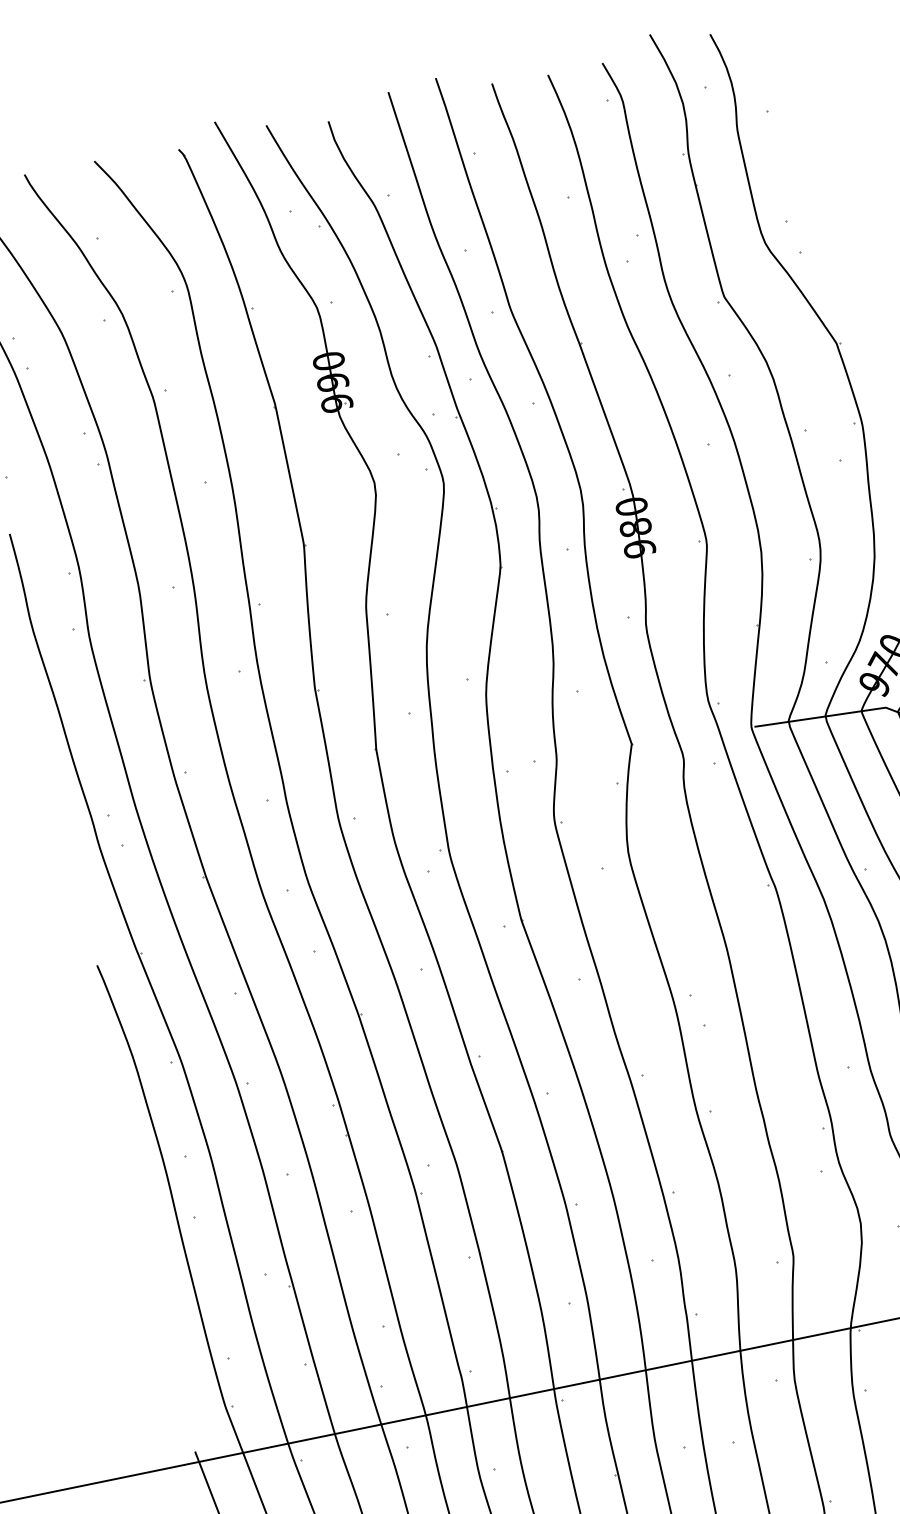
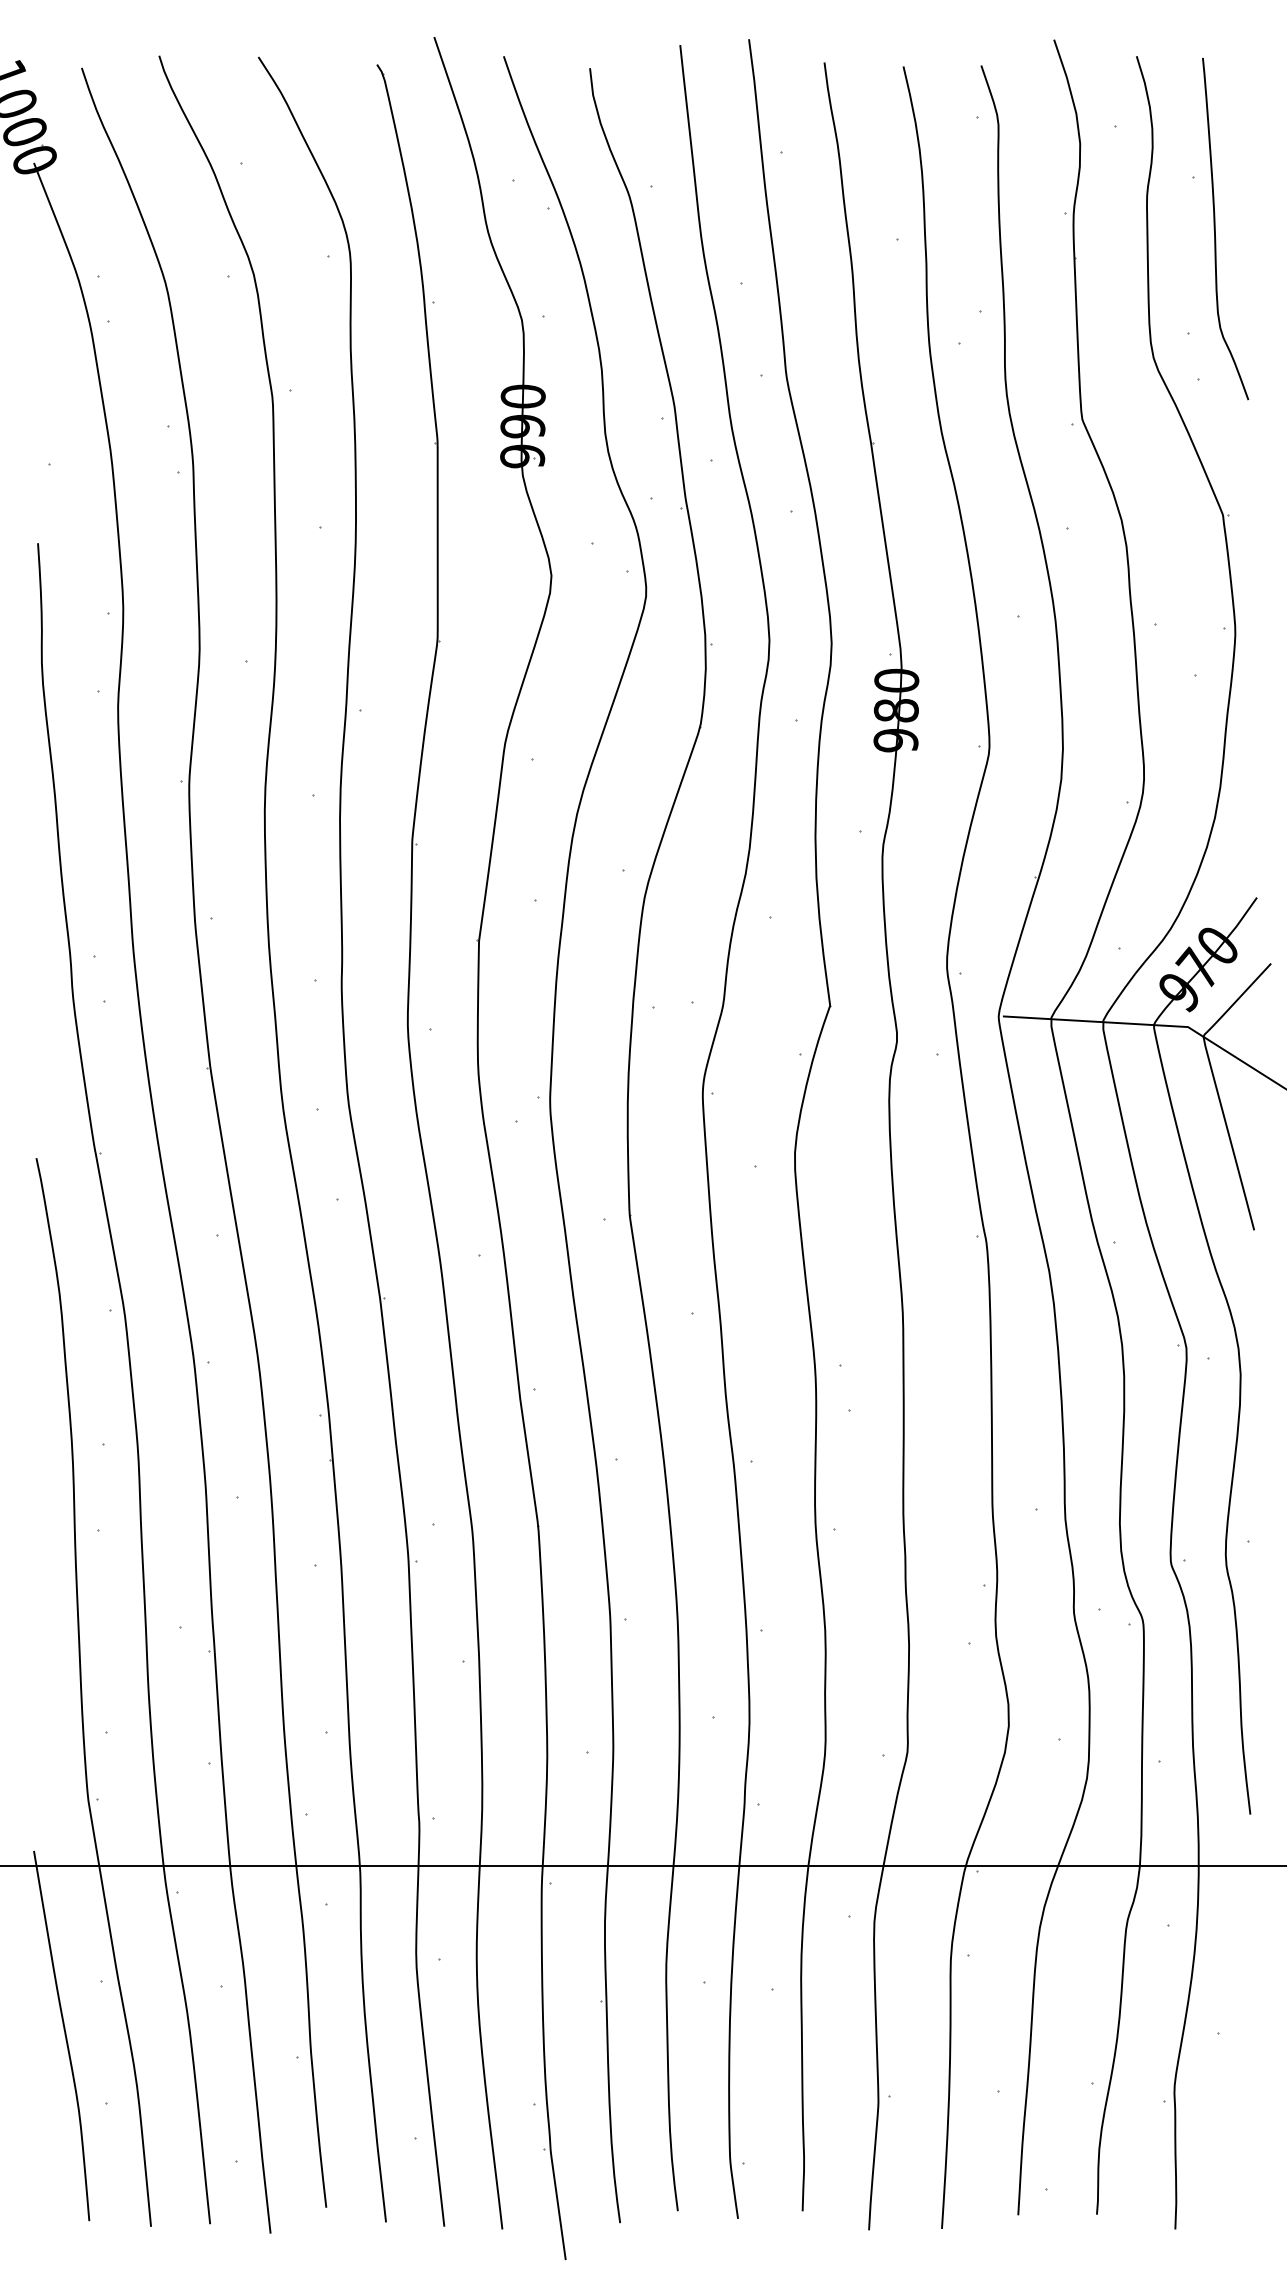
curve: (790, 143) -> (1215, 228), added

